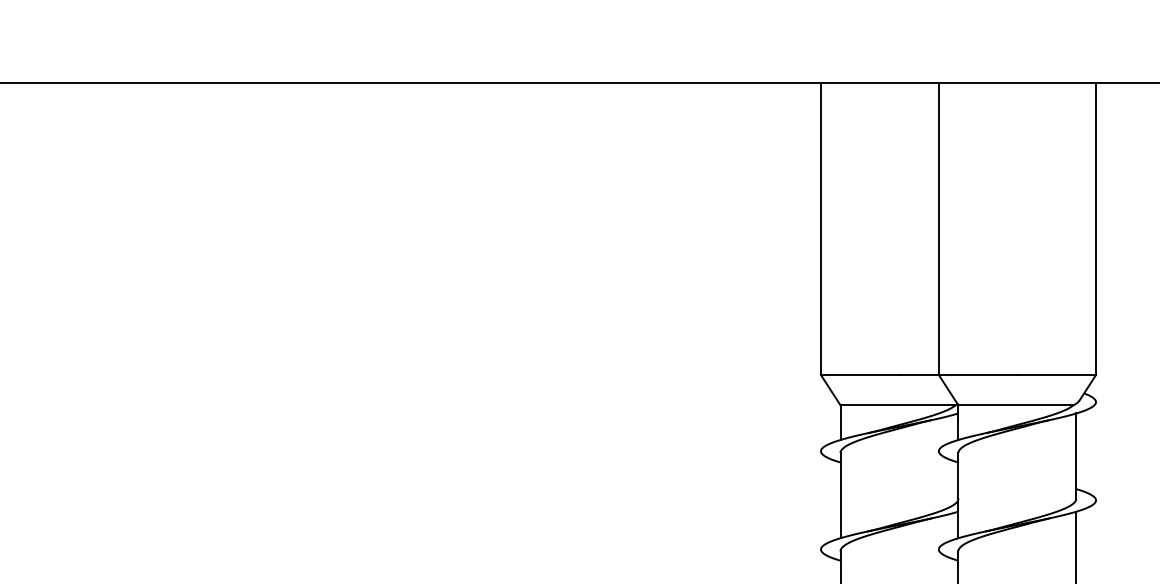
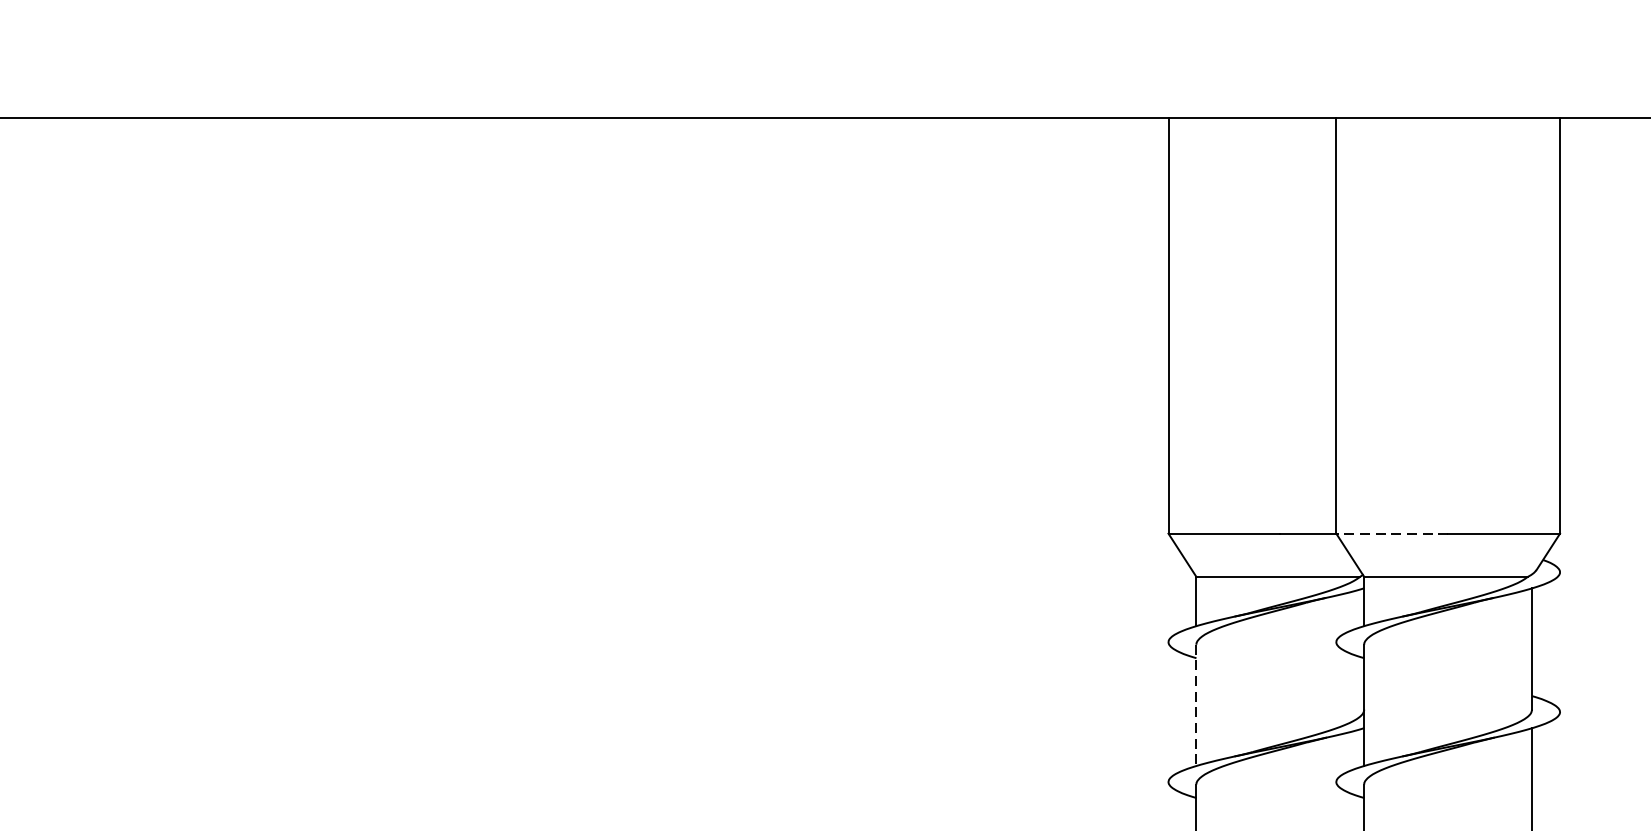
line: (977, 375) -> (1391, 534), solid -> dashed
line: (840, 495) -> (1196, 705), solid -> dashed

